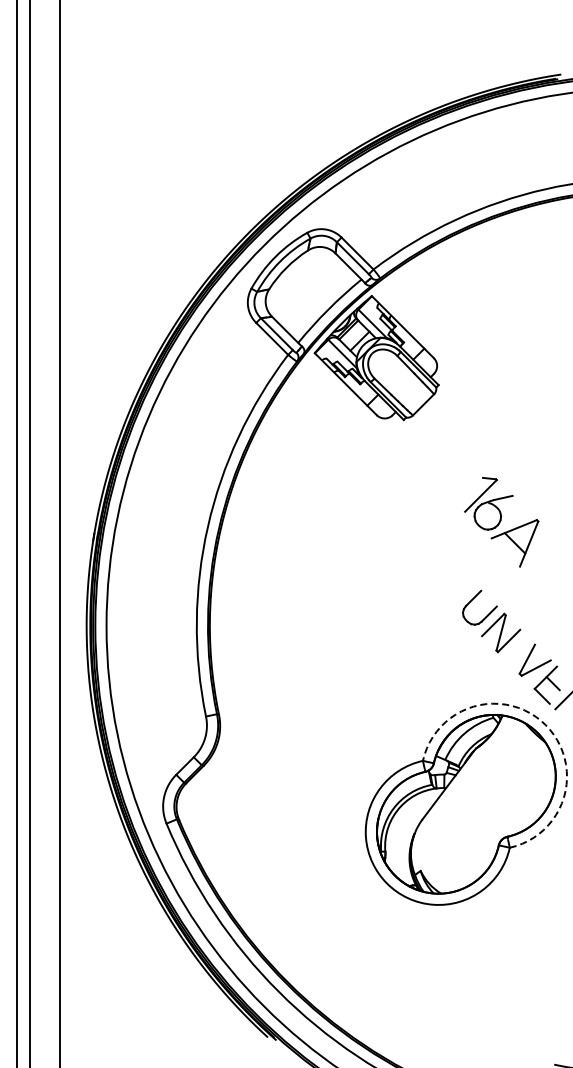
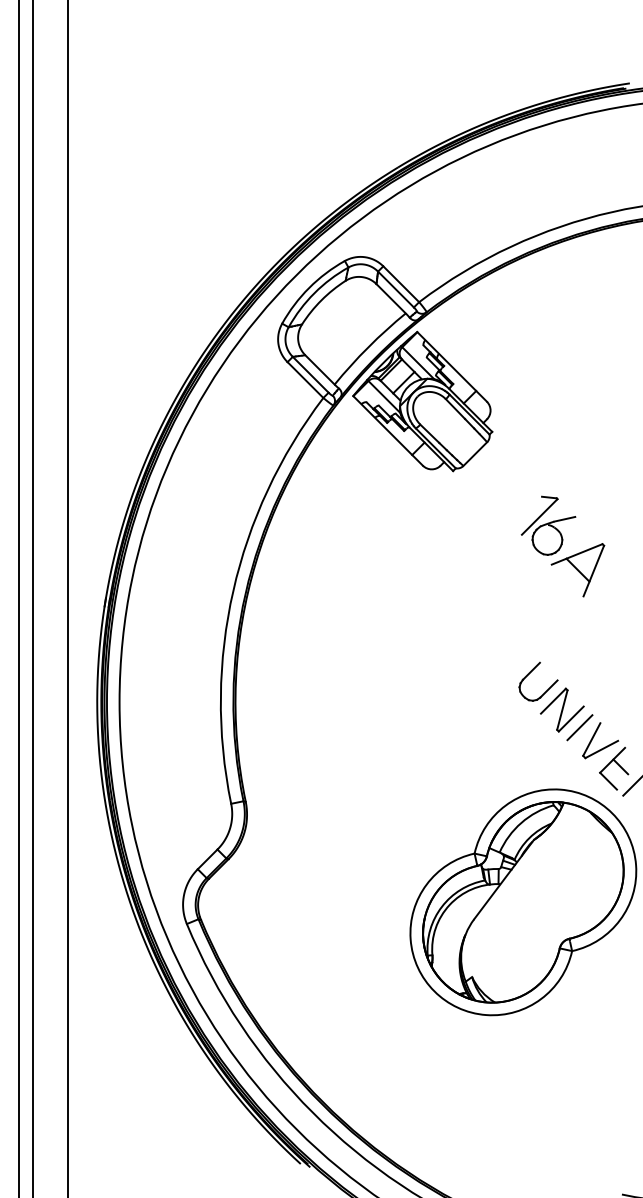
part: (501, 522) -> (562, 546), moved
line: (516, 648) -> (579, 727), added
arc: (545, 725) -> (612, 813), dashed -> solid

